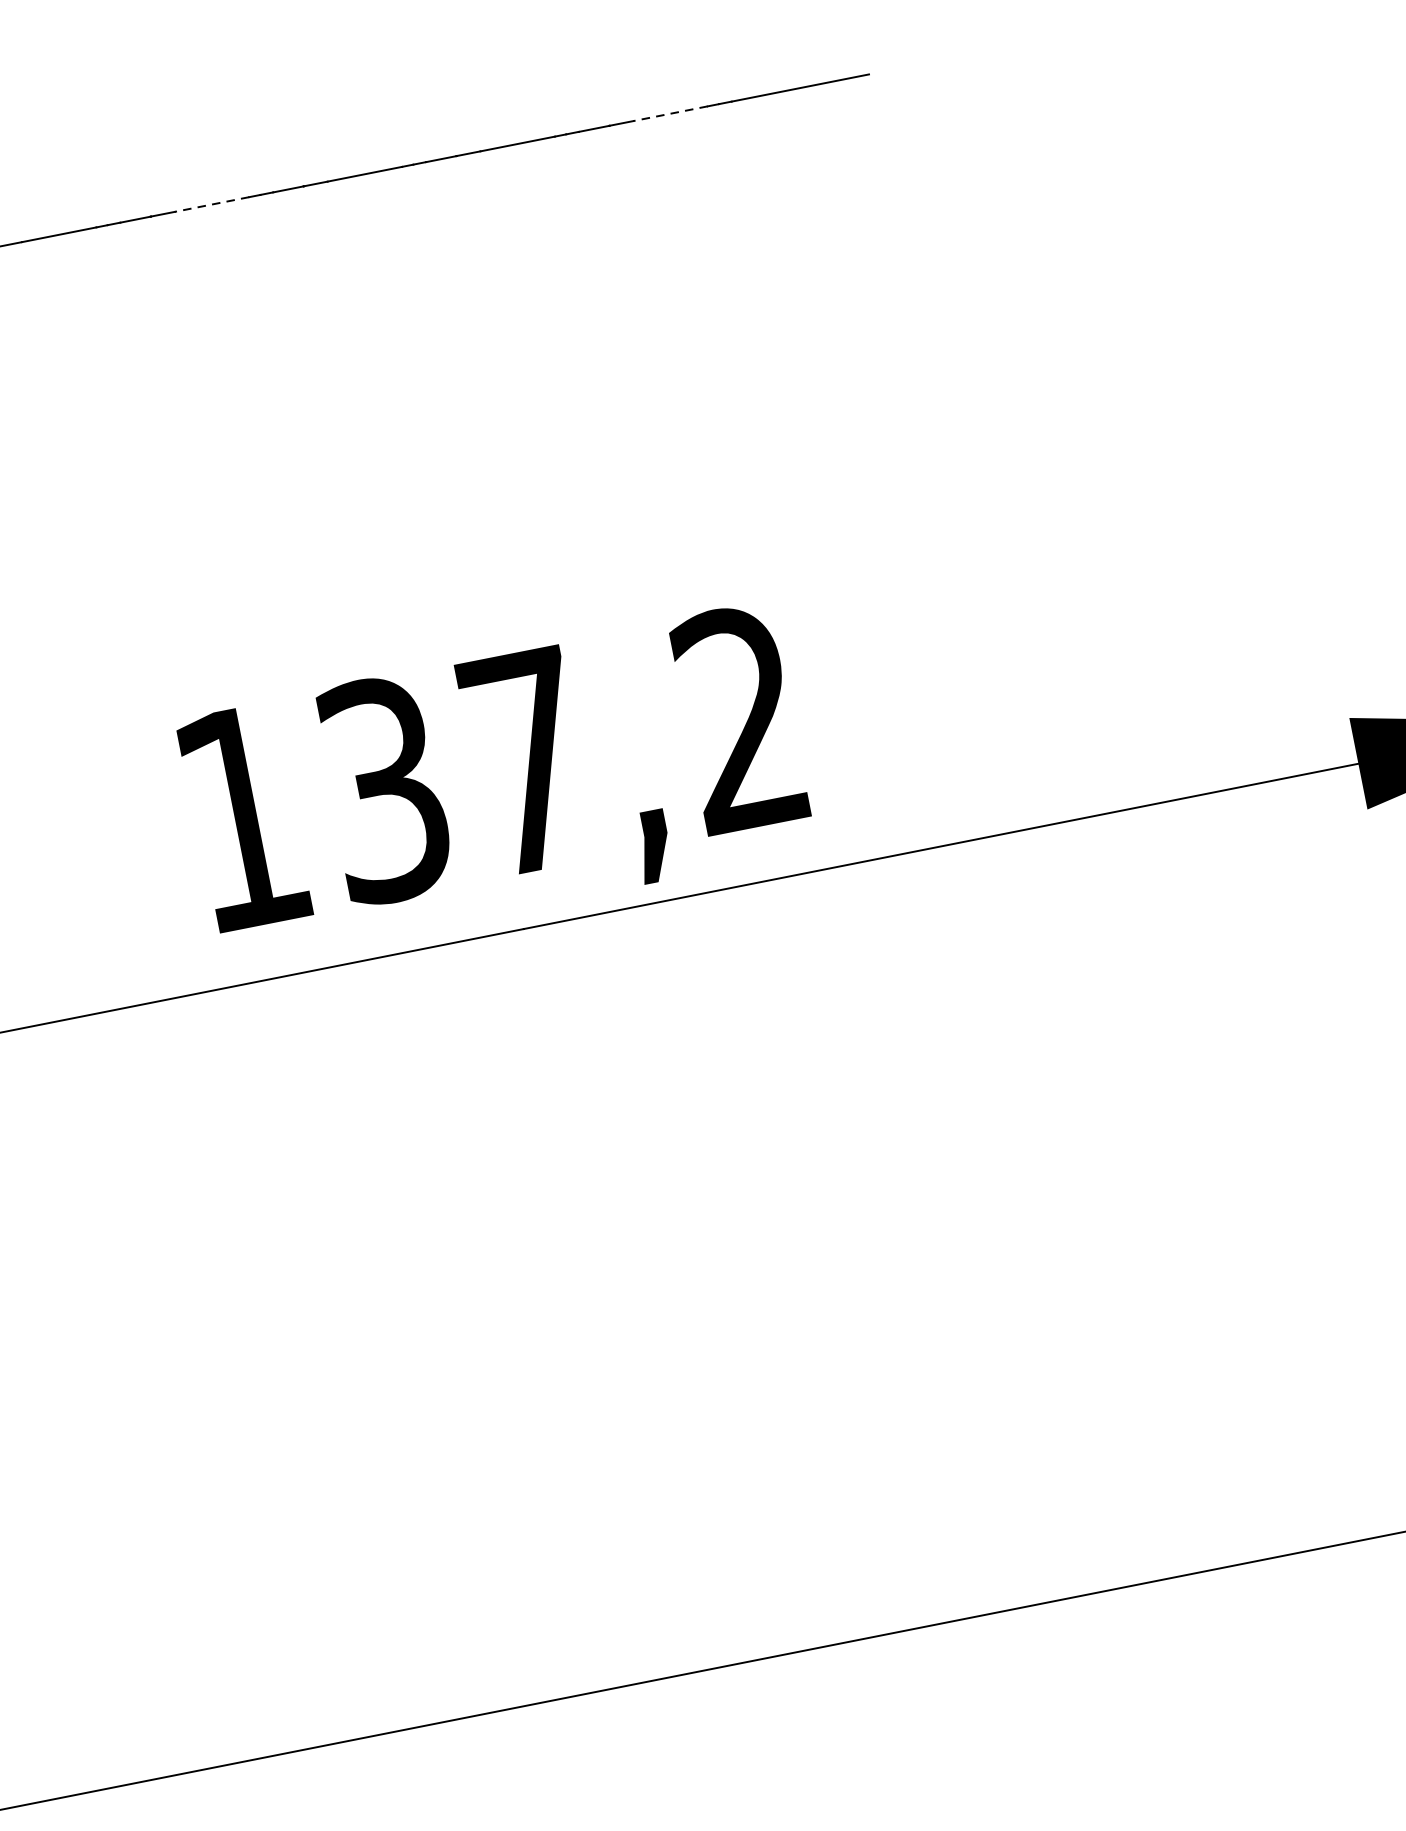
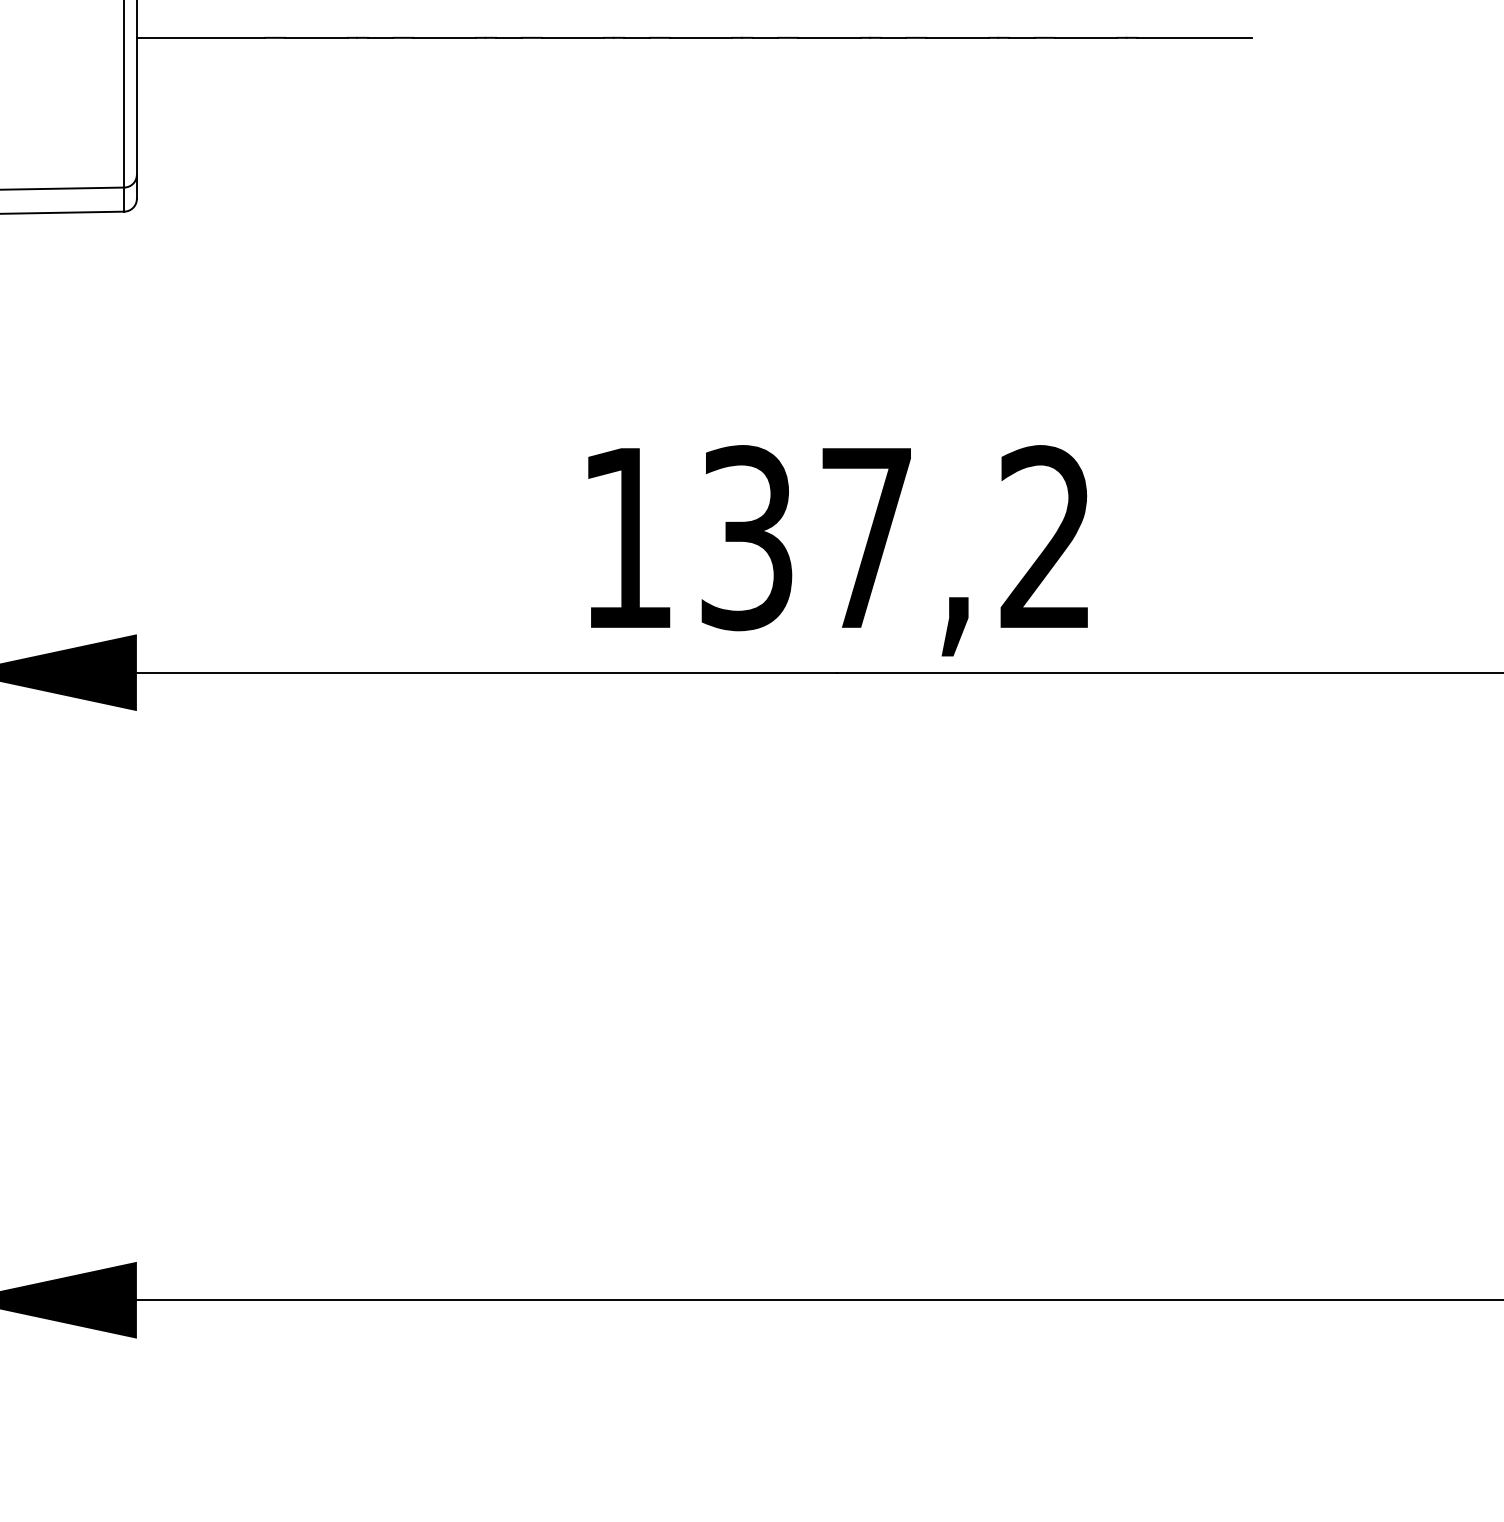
line: (669, 113) -> (1085, 37), dashed -> solid
line: (211, 204) -> (700, 37), dashed -> solid

